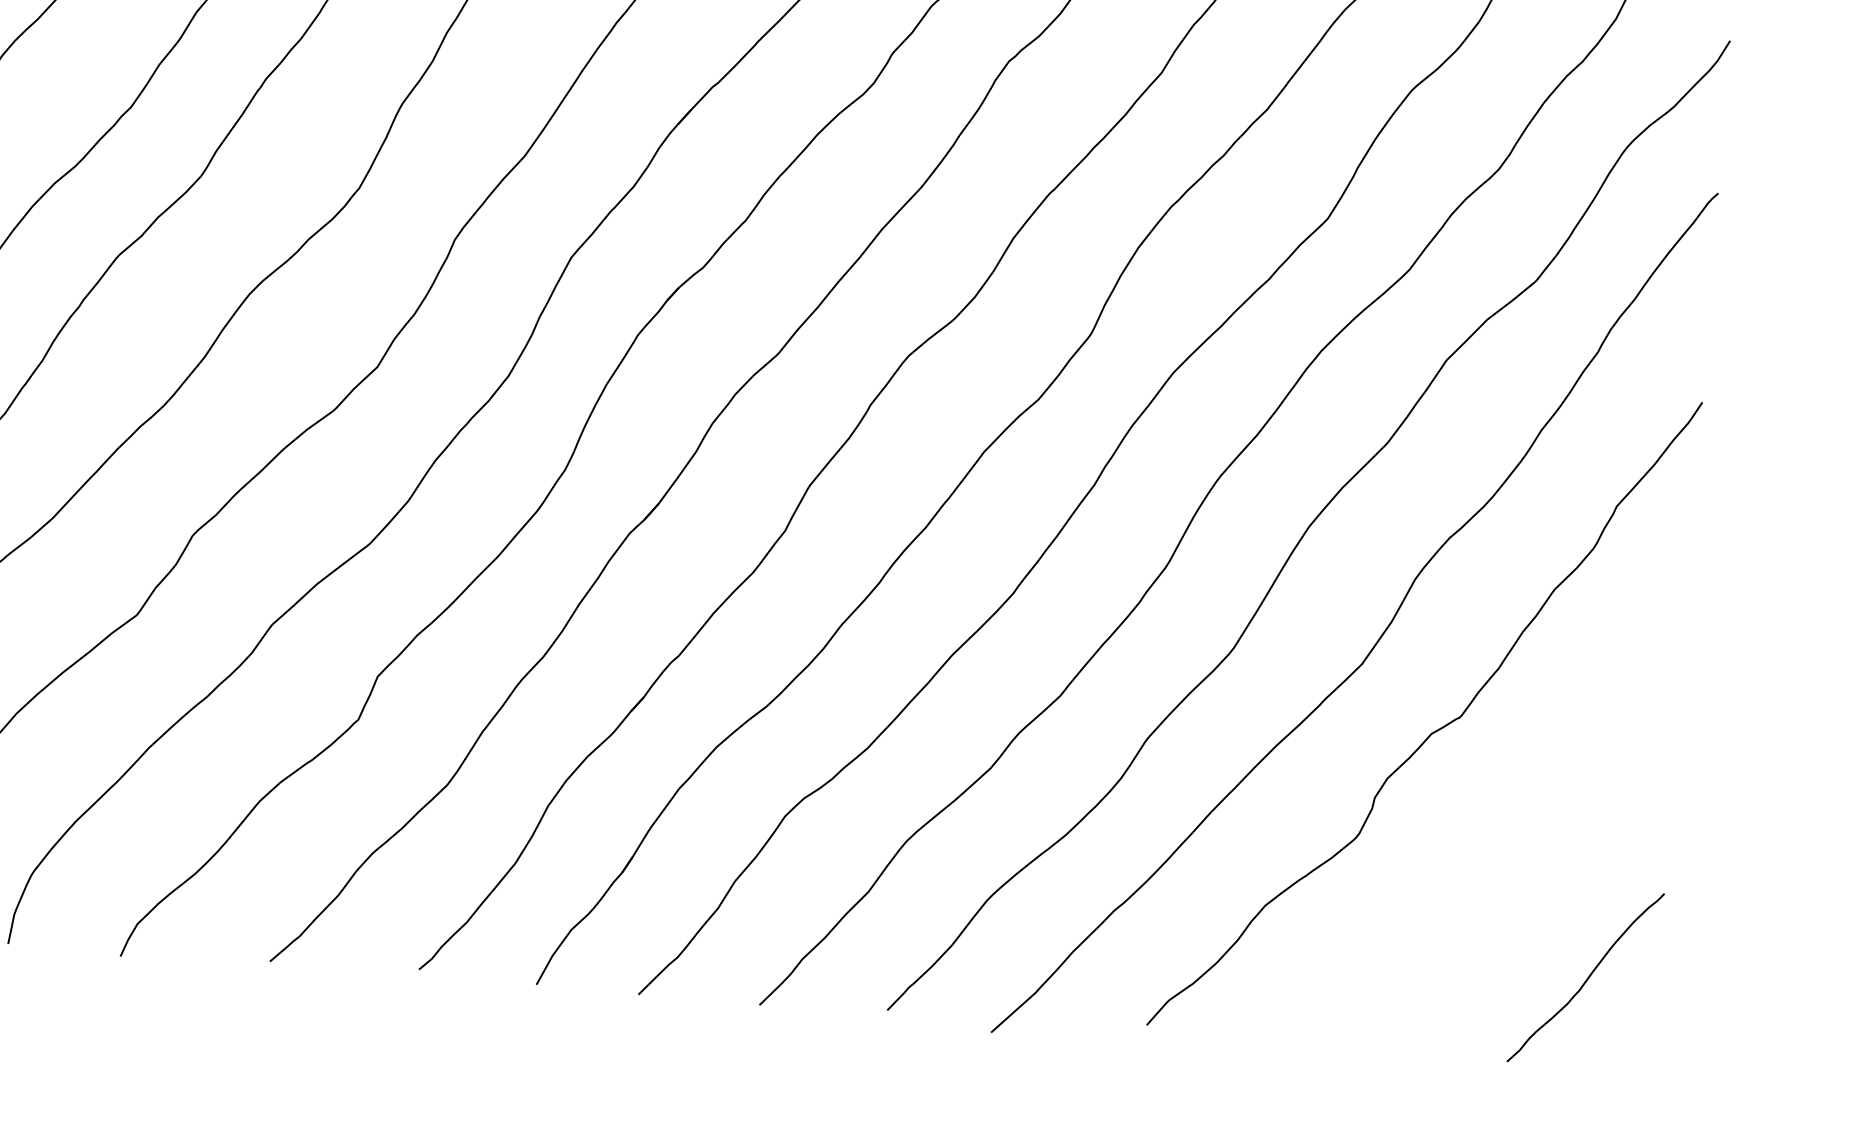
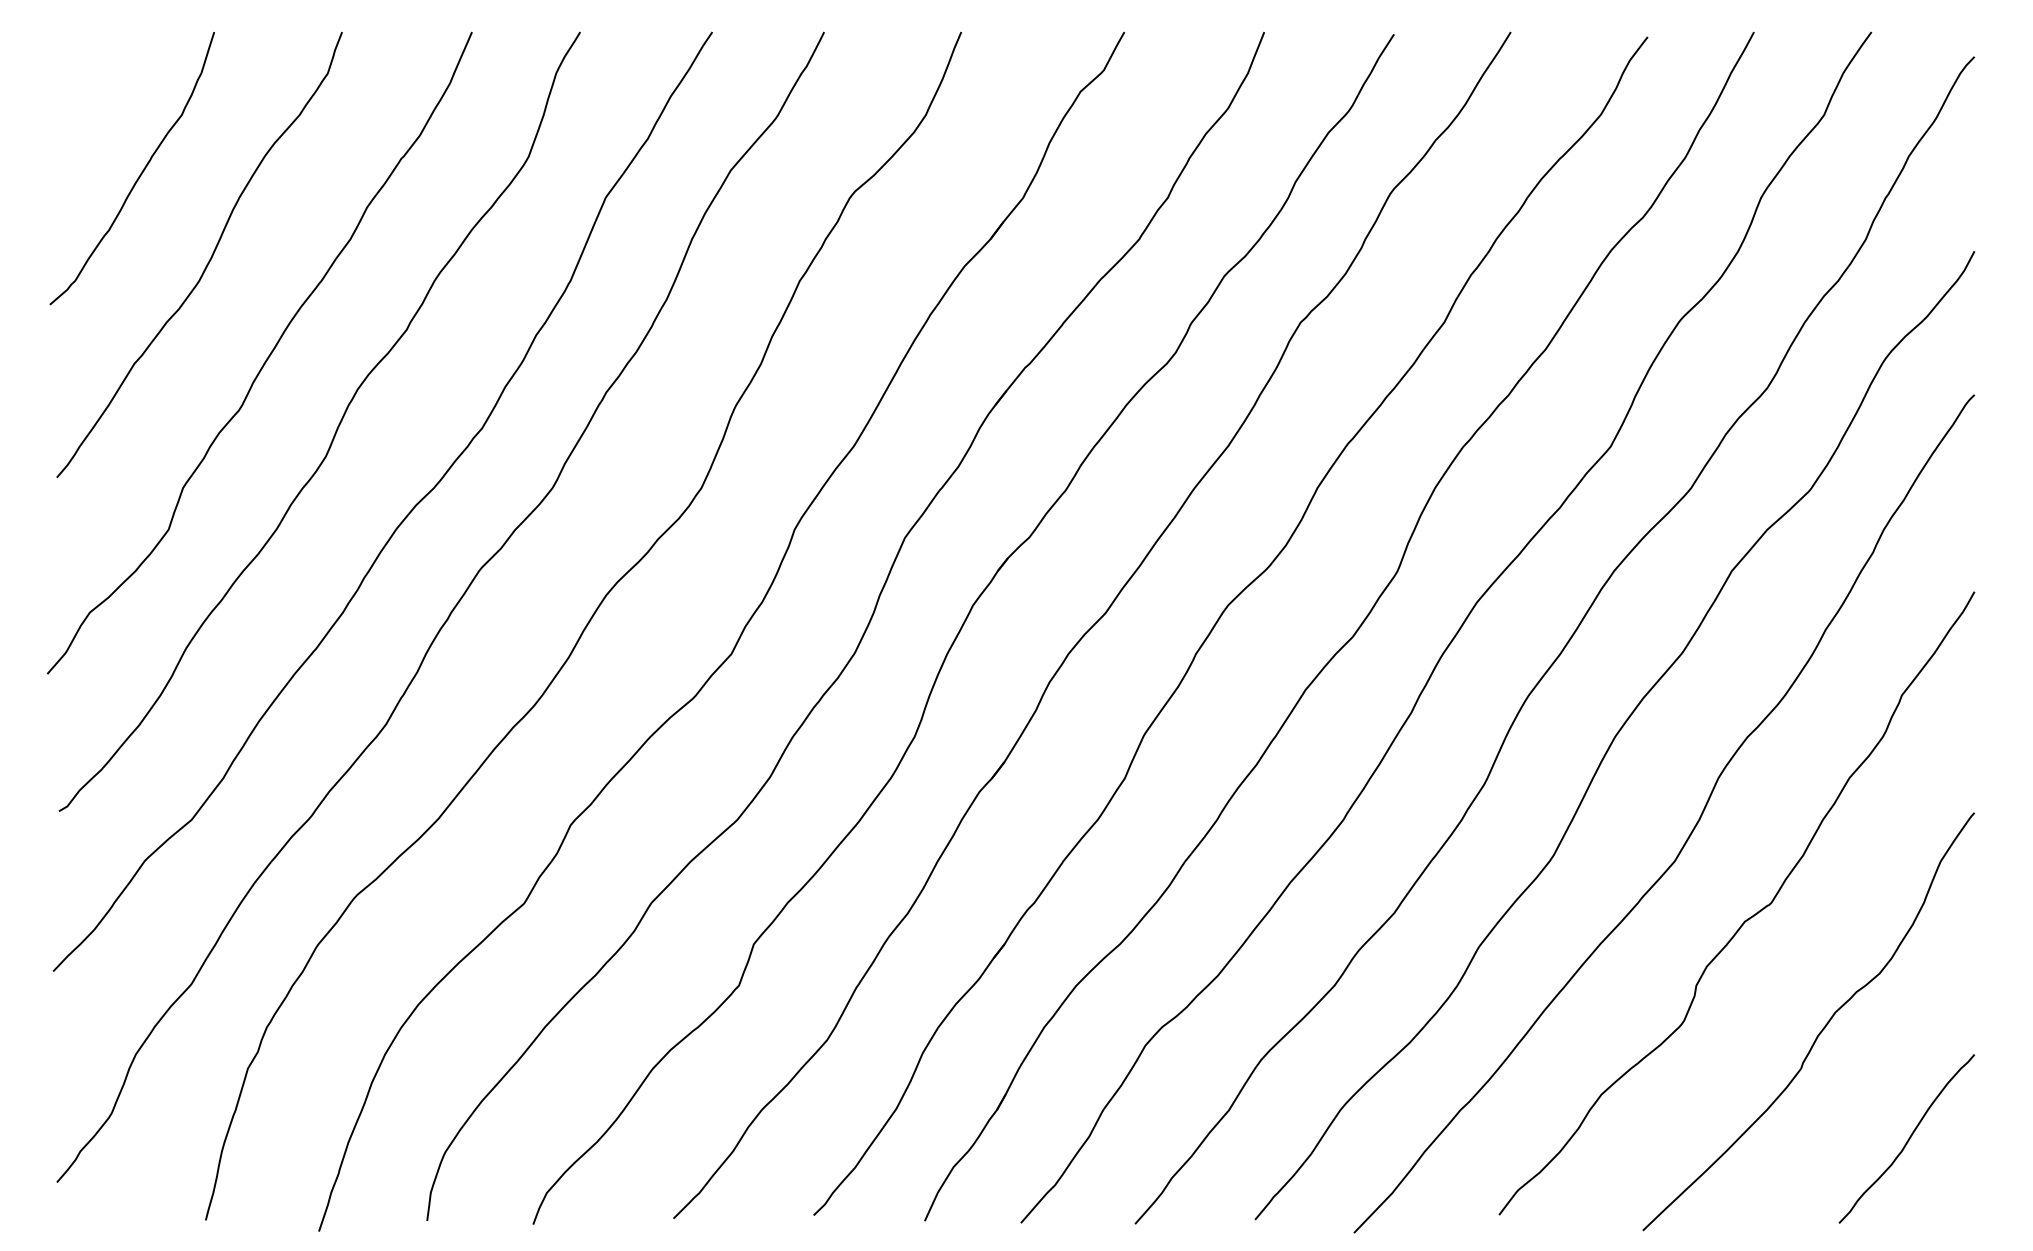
curve: (1504, 854) -> (1821, 1029), added

